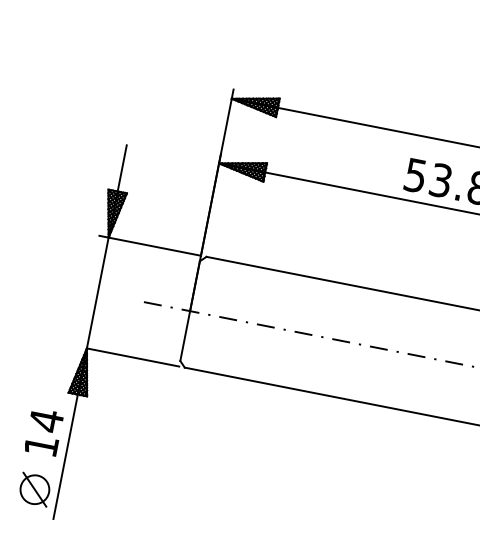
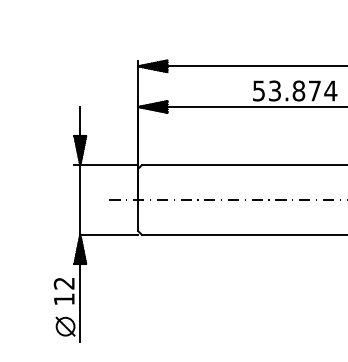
text: (45, 420) -> (63, 283), 14 -> 12

